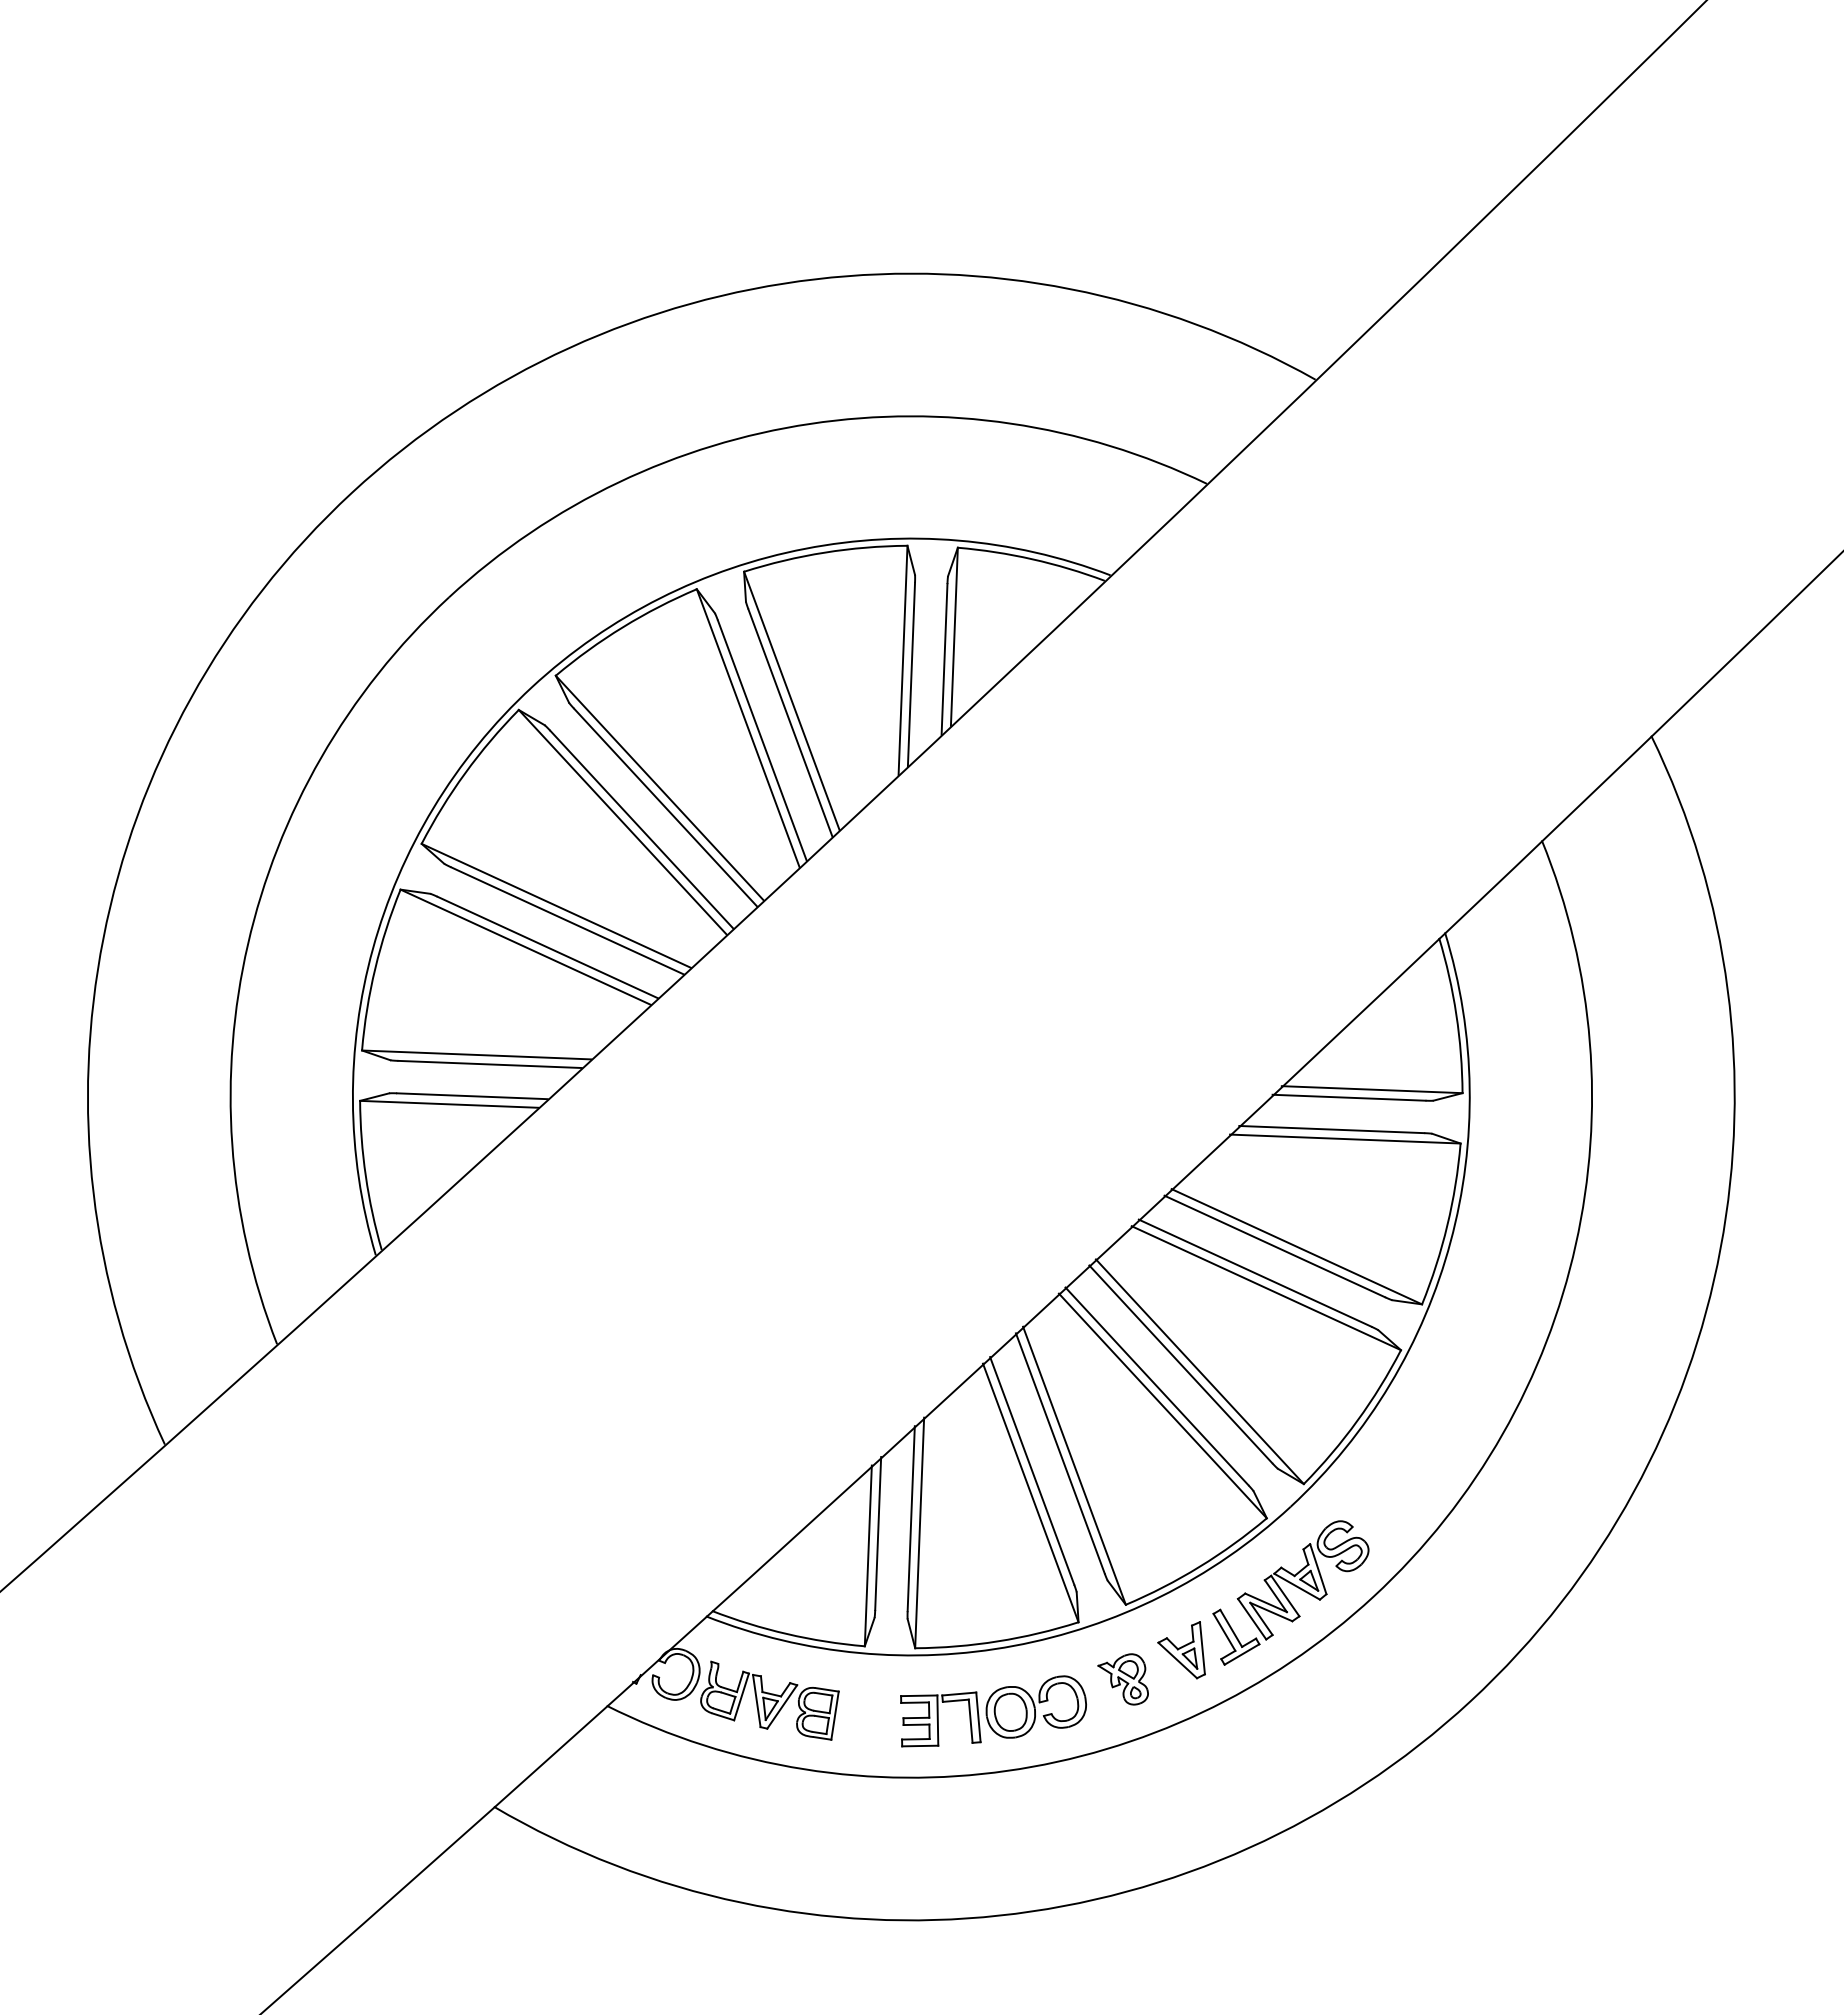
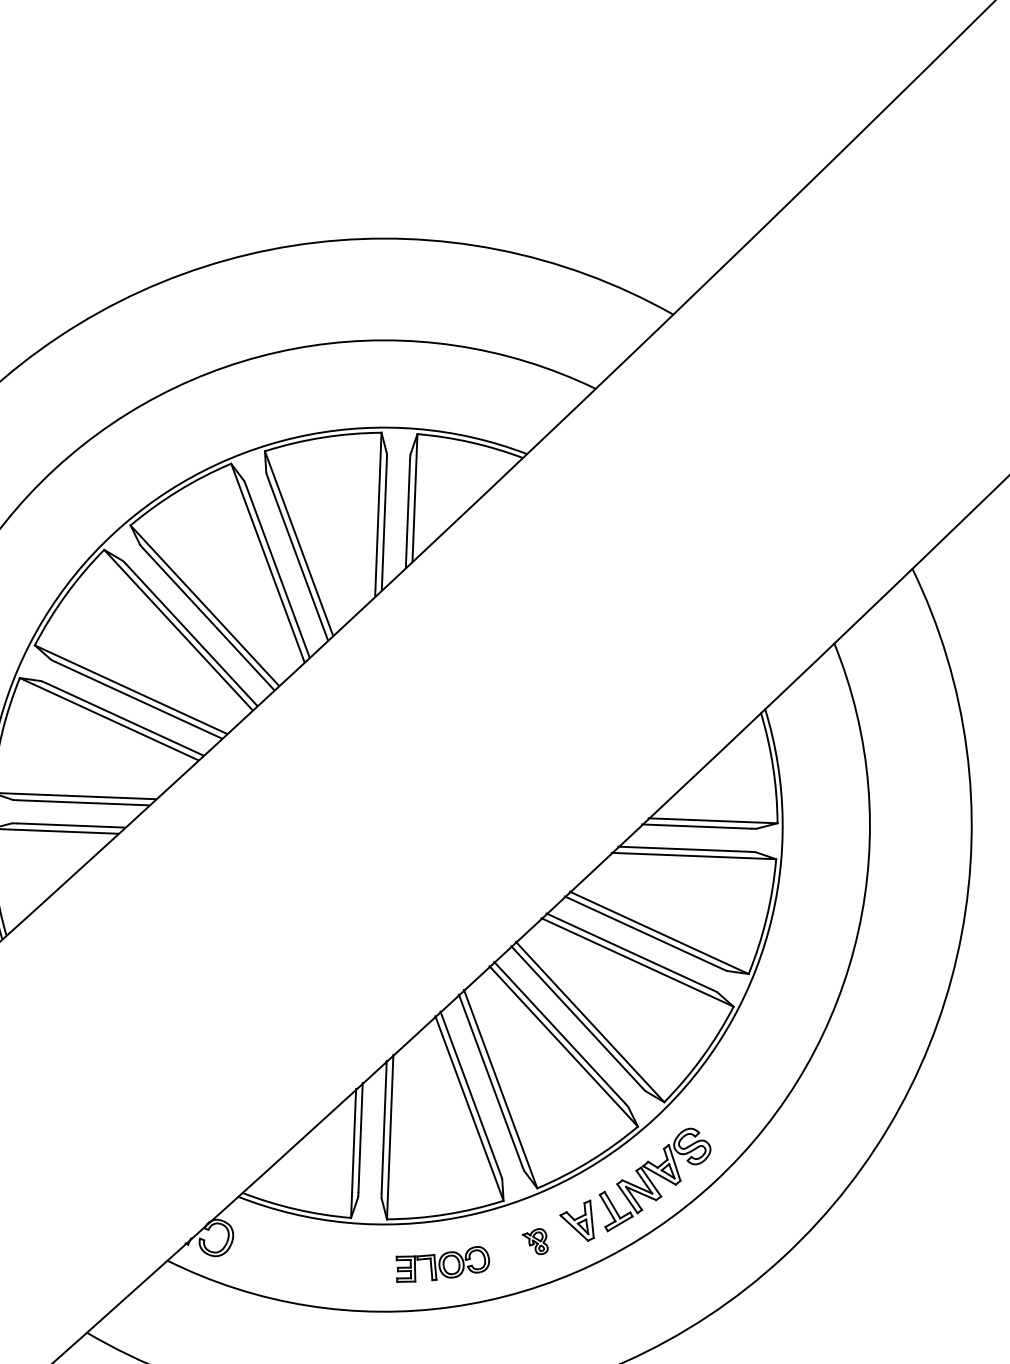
part: (1122, 1679) -> (534, 1241), size x0.7
part: (769, 1700) -> (283, 1256), removed
part: (993, 1711) -> (442, 1264), size x0.7

